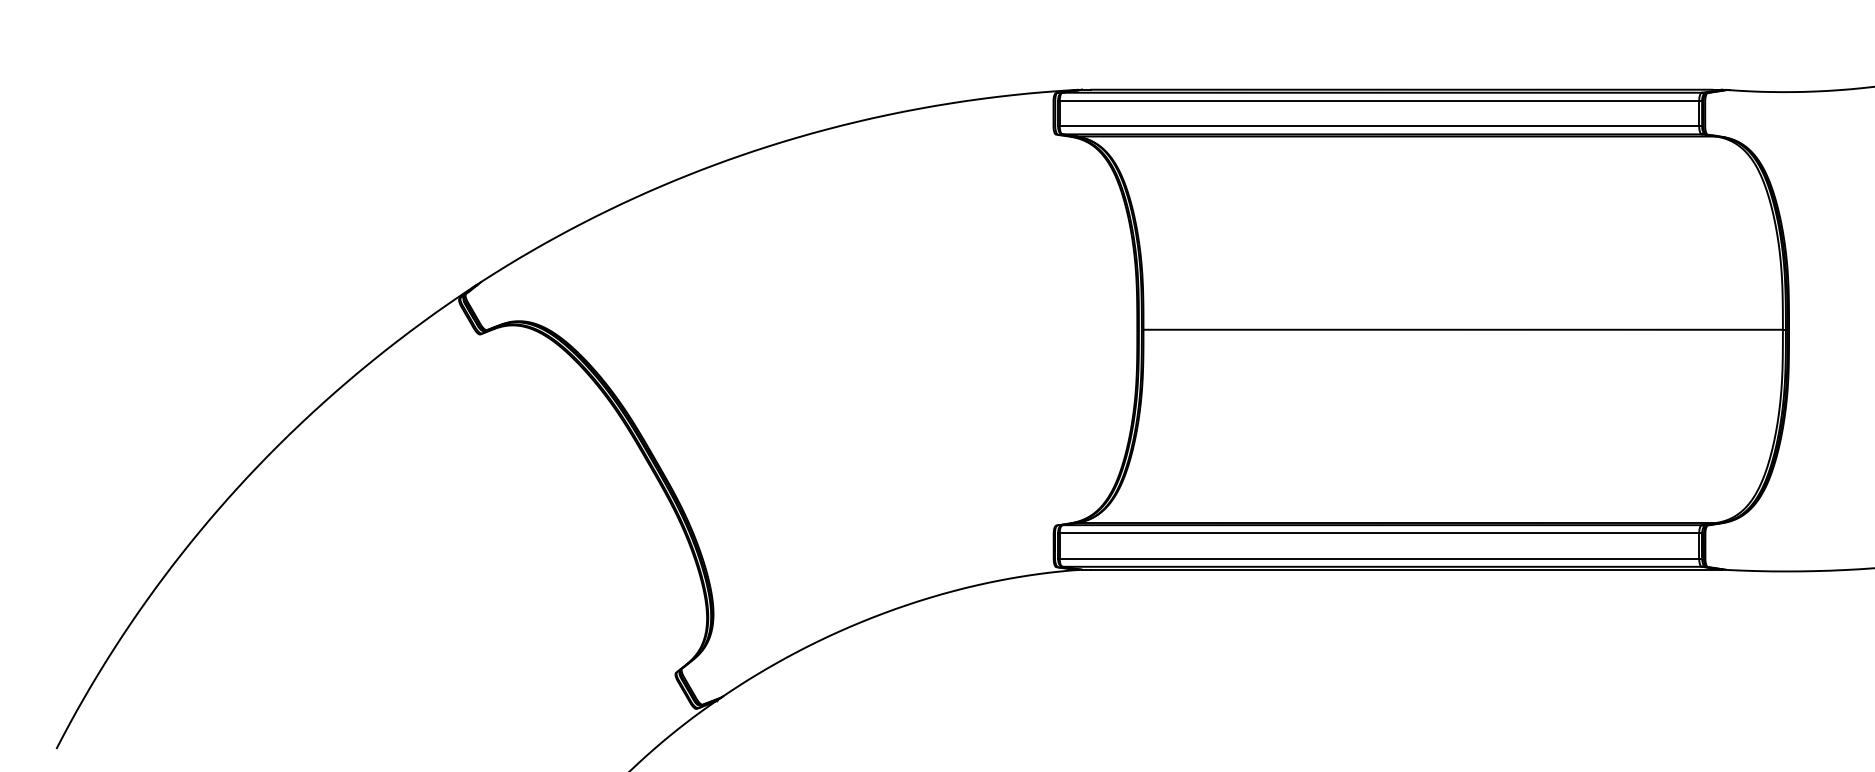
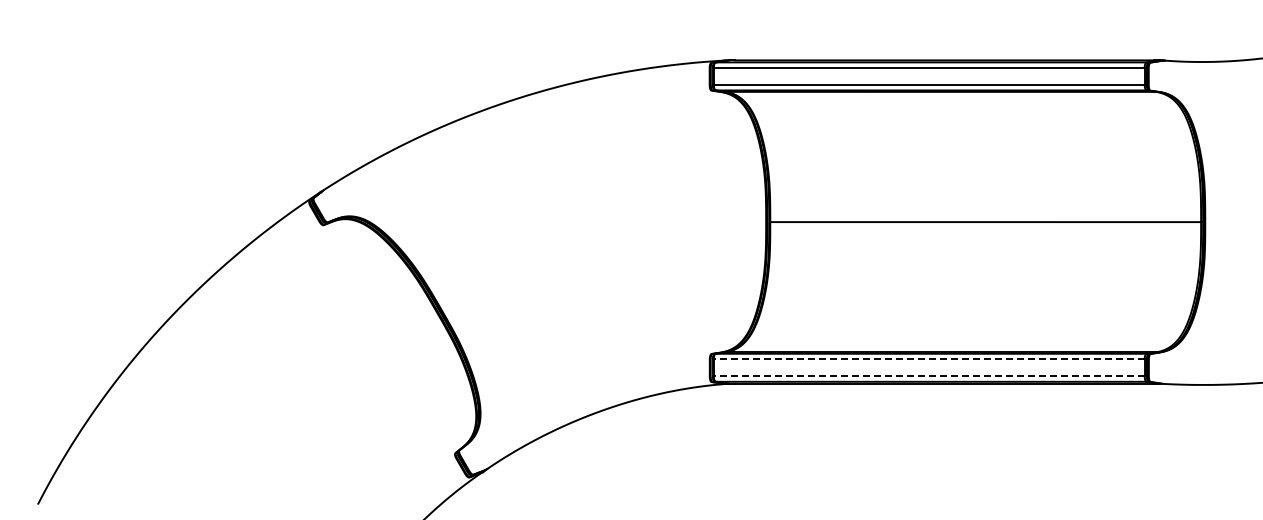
line: (1378, 533) -> (928, 359), solid -> dashed
line: (1378, 558) -> (928, 376), solid -> dashed

